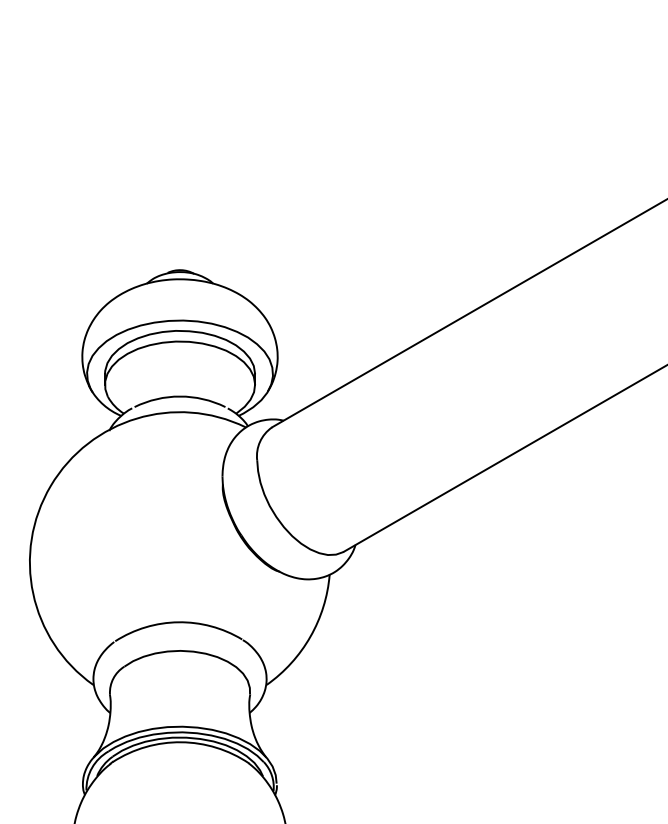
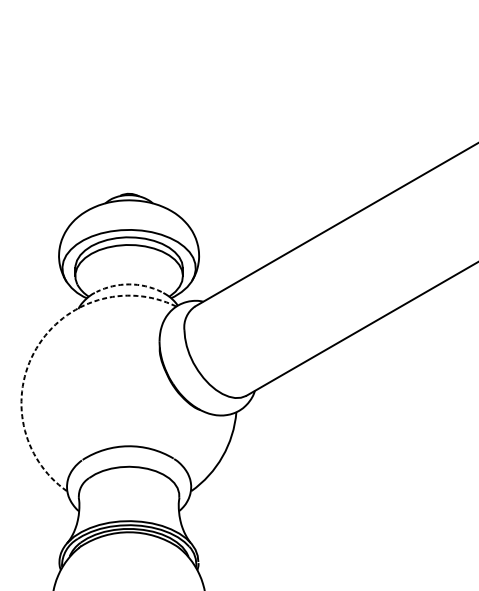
arc: (180, 396) -> (129, 284), solid -> dashed
arc: (50, 485) -> (36, 348), solid -> dashed

